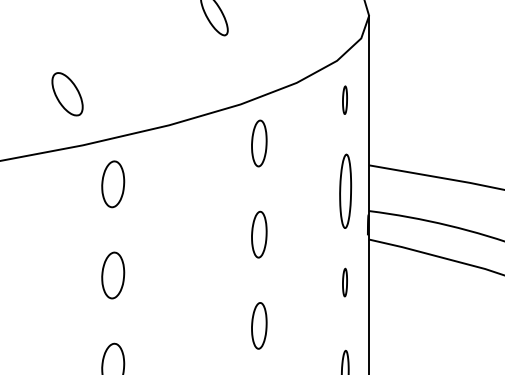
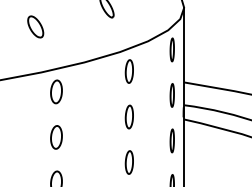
part: (67, 93) -> (35, 26), moved
part: (343, 99) -> (171, 49), size x1.67
part: (343, 191) -> (171, 95), size x0.62
part: (343, 281) -> (171, 140), size x1.67

